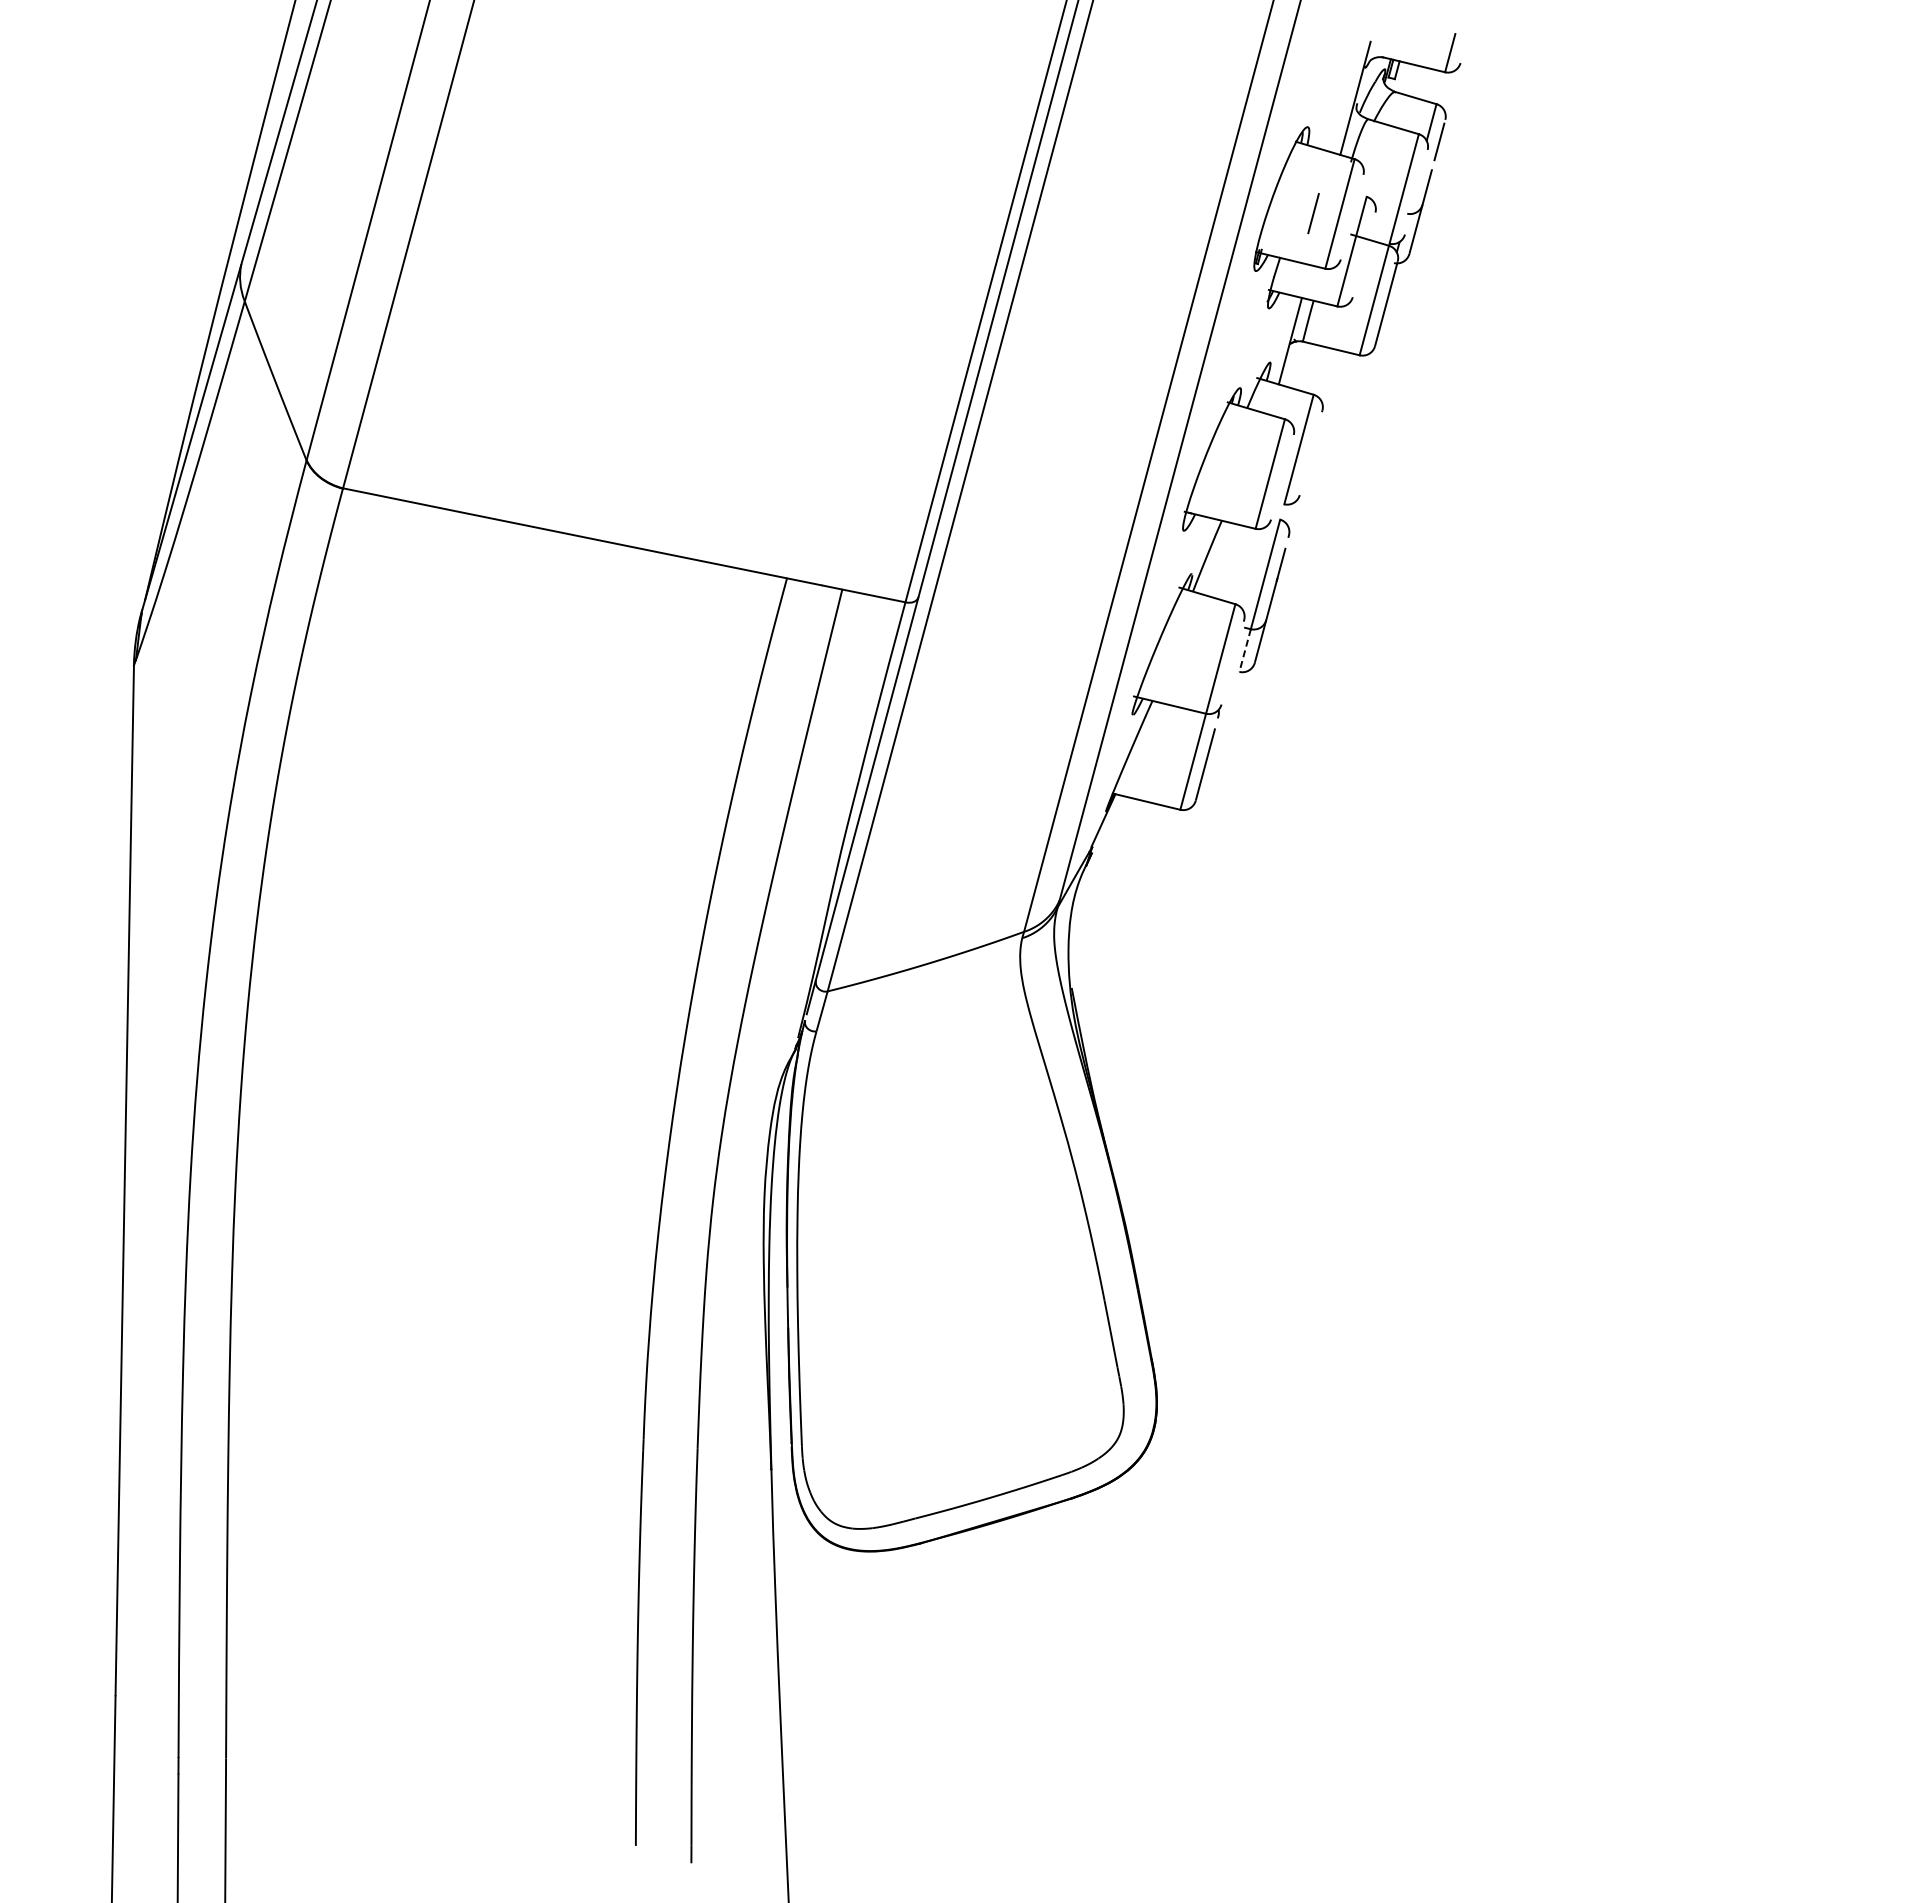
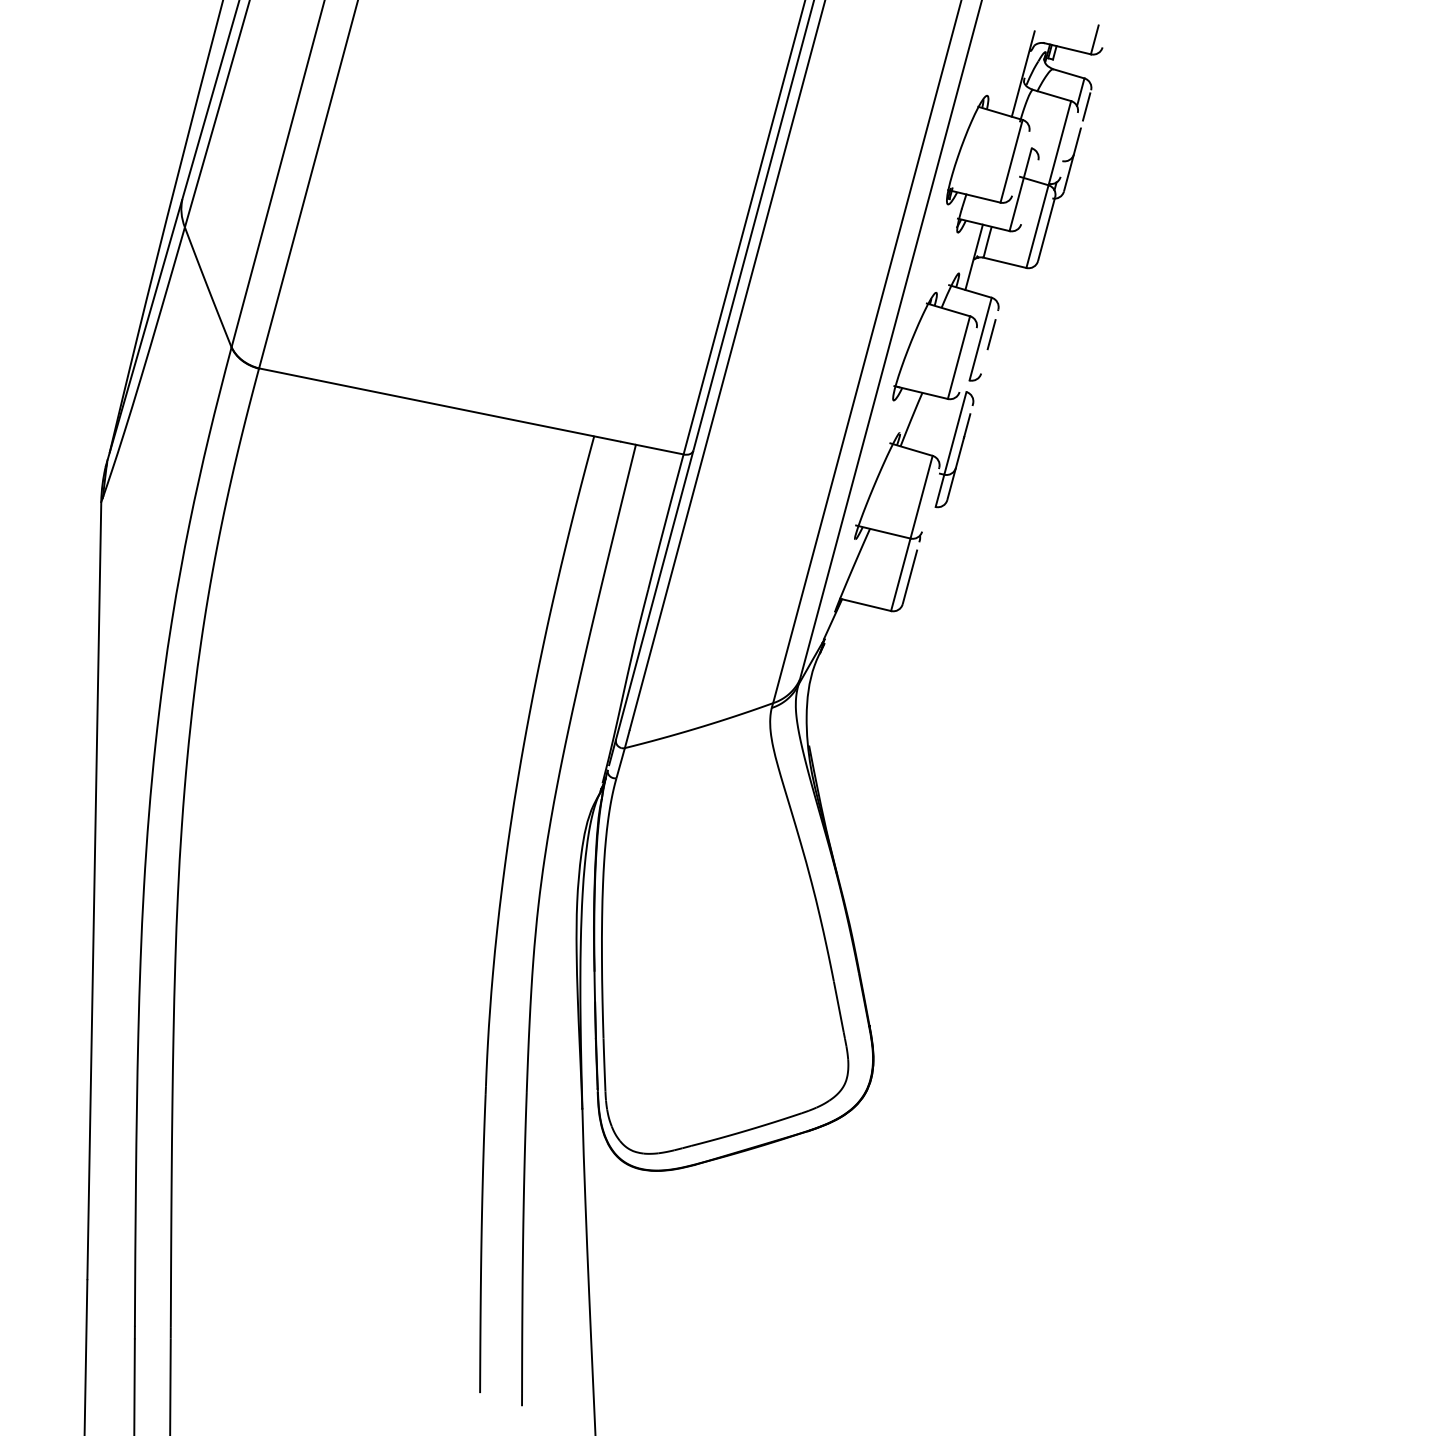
line: (1313, 213) -> (991, 334), moved
line: (1245, 651) -> (940, 491), dashed -> solid

